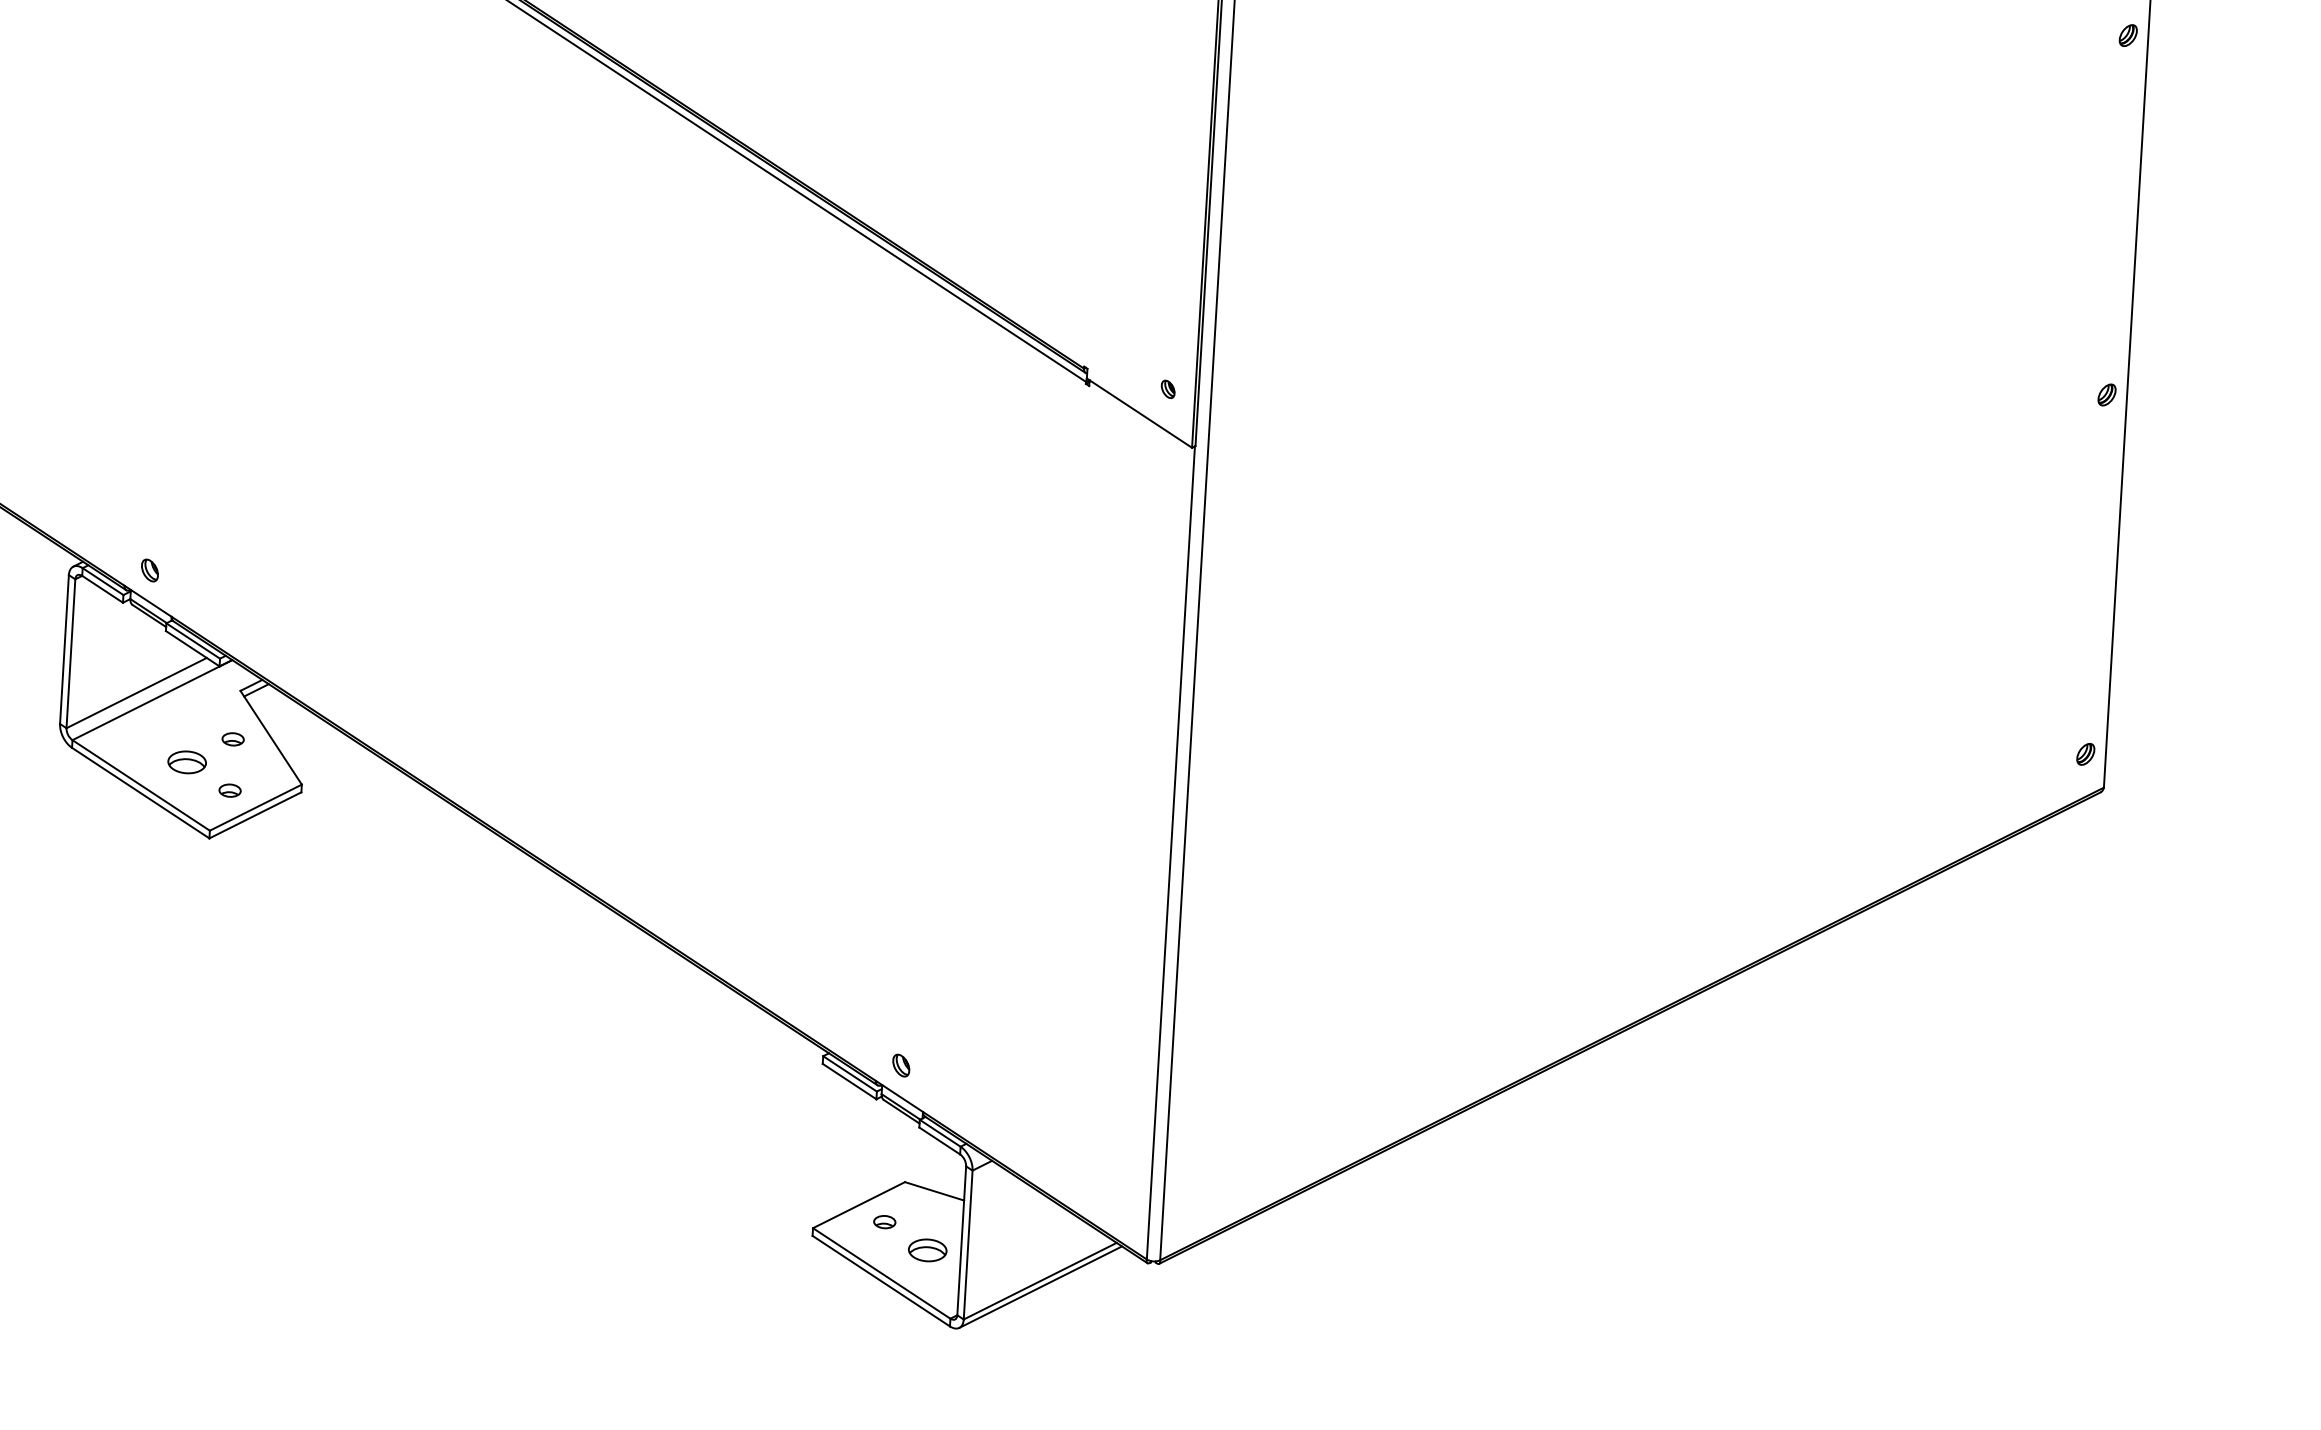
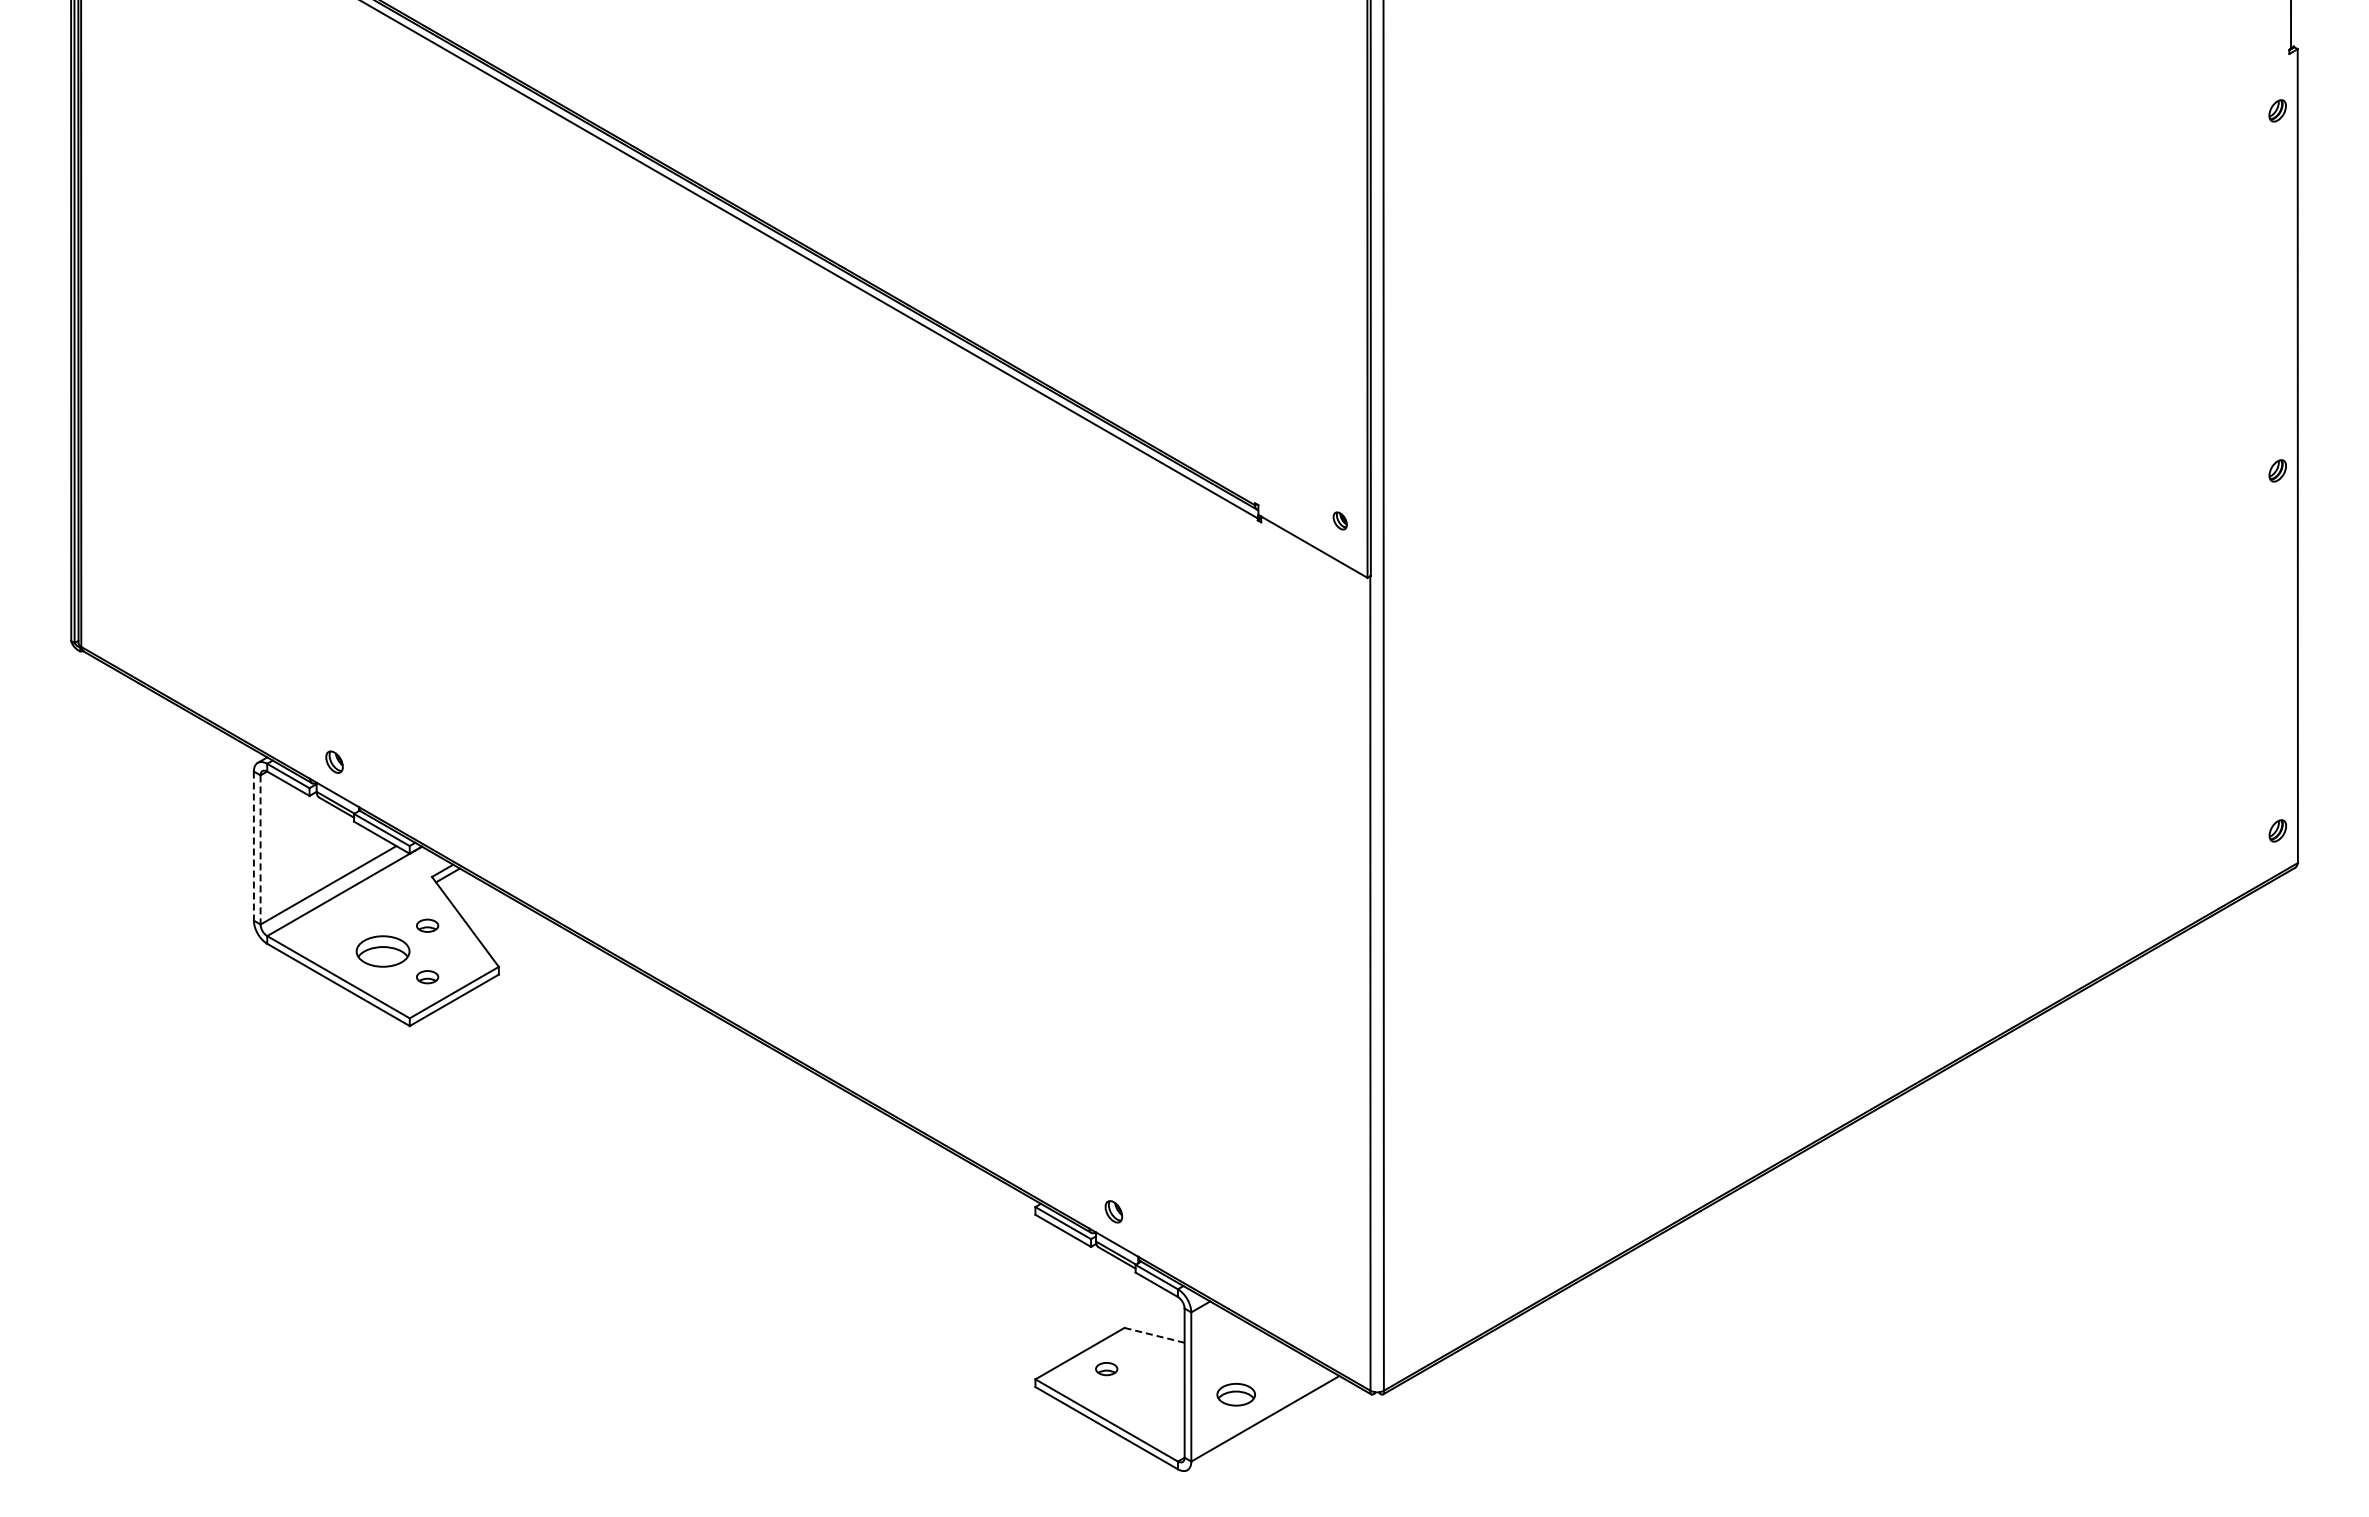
line: (64, 649) -> (253, 846), solid -> dashed
line: (70, 653) -> (260, 849), solid -> dashed
part: (186, 762) -> (382, 951), size x1.4
line: (934, 1191) -> (1154, 1335), solid -> dashed
part: (926, 1250) -> (1235, 1394), moved
line: (1041, 1286) -> (1266, 1424), removed

